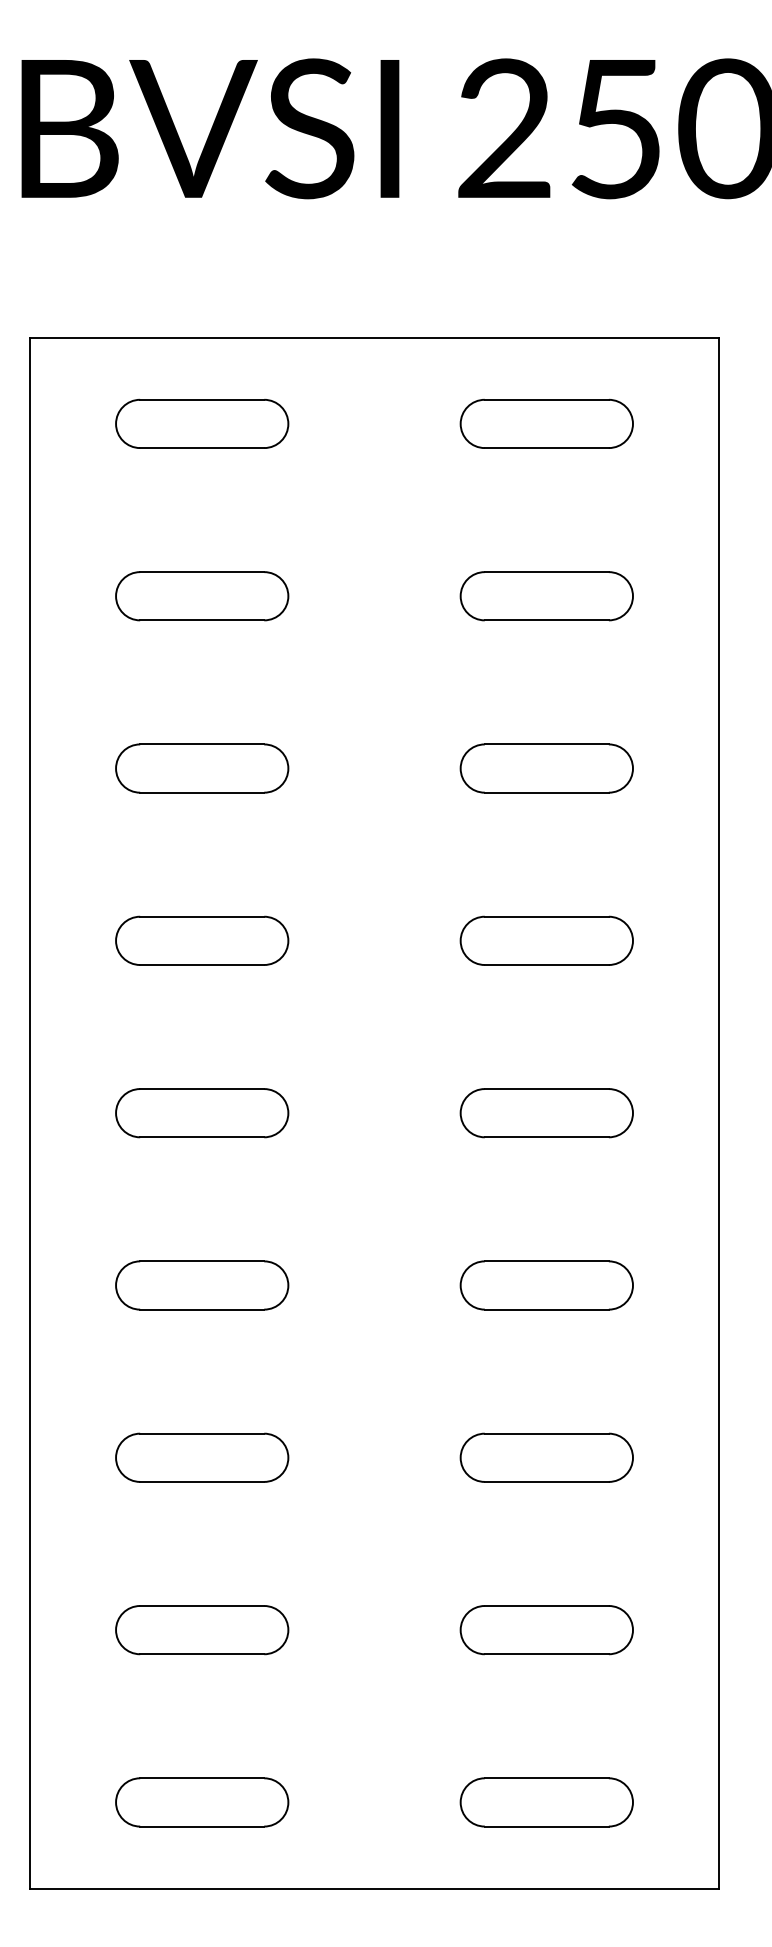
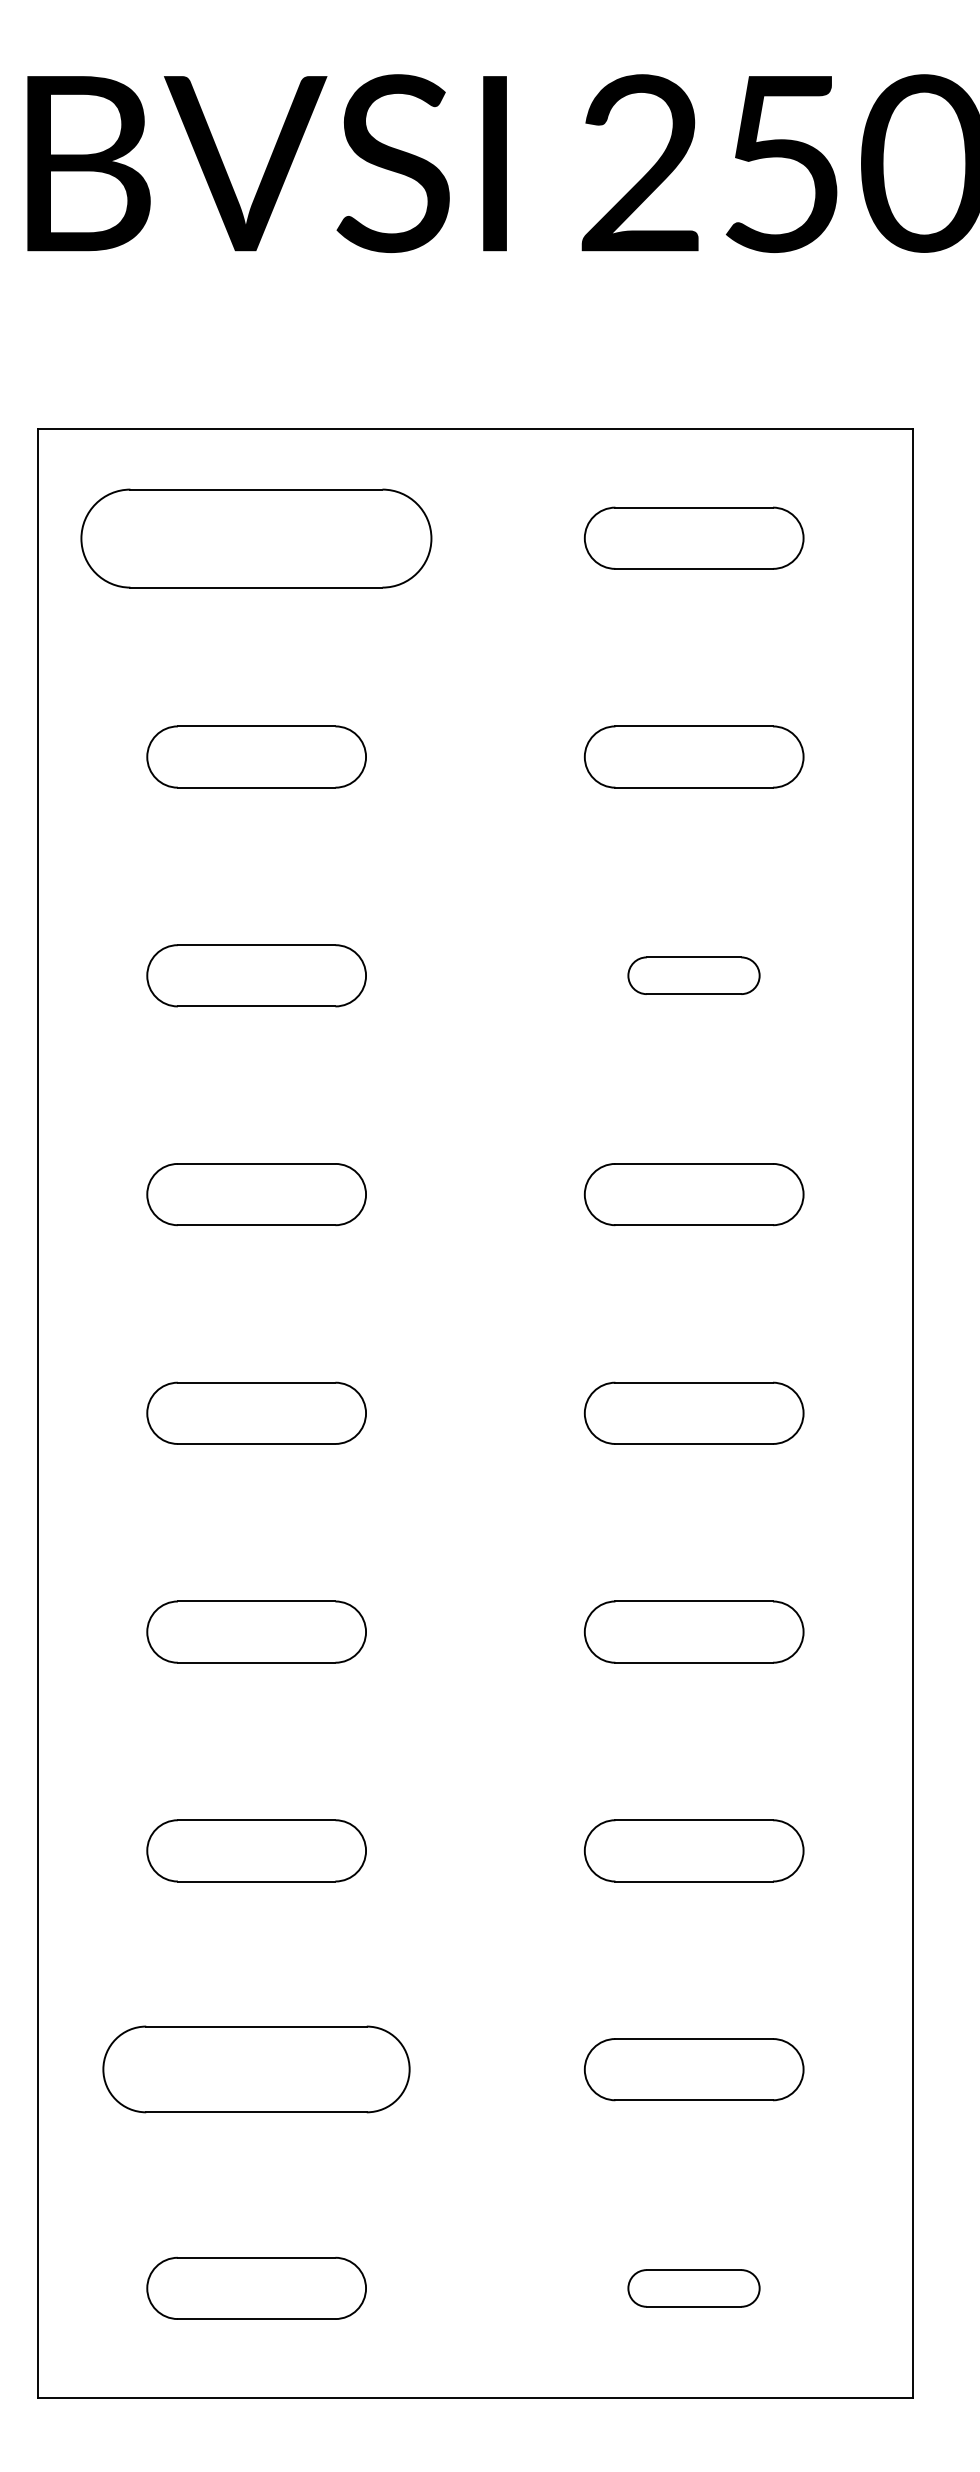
part: (202, 423) -> (257, 537), size x1.6
part: (546, 768) -> (693, 975), size x0.6
part: (202, 1630) -> (257, 2070), size x1.4
part: (546, 1802) -> (693, 2288), size x0.6

